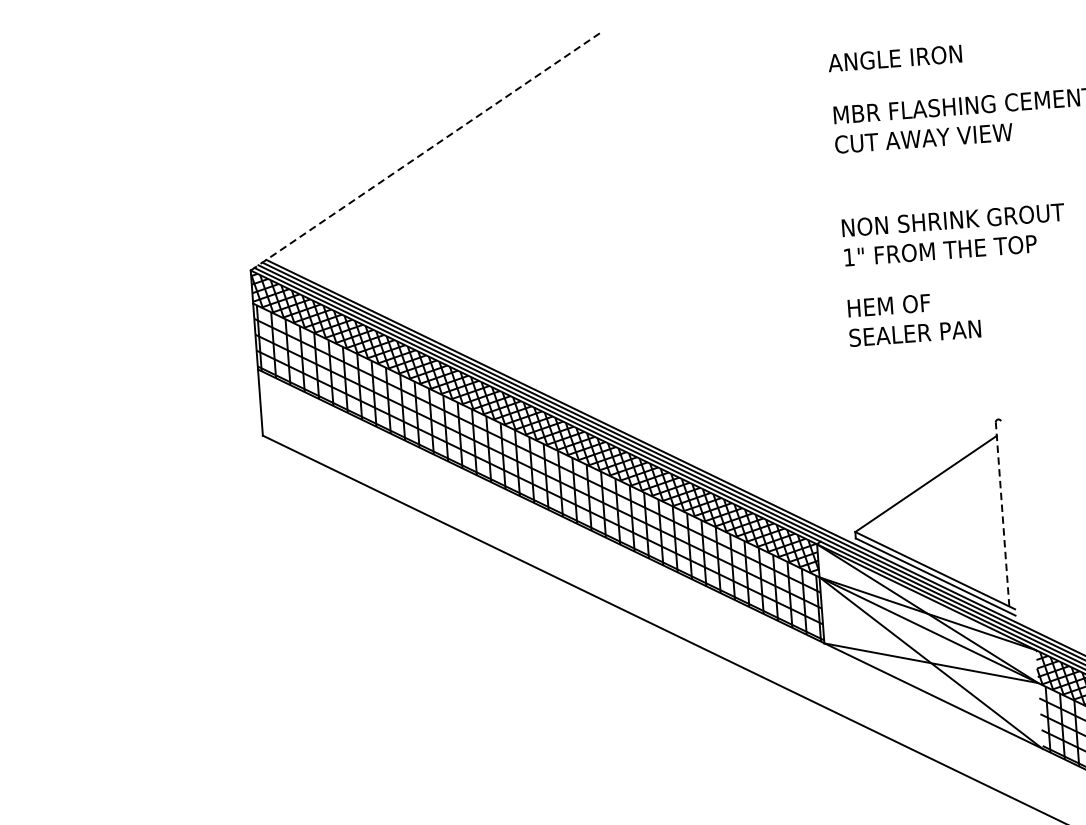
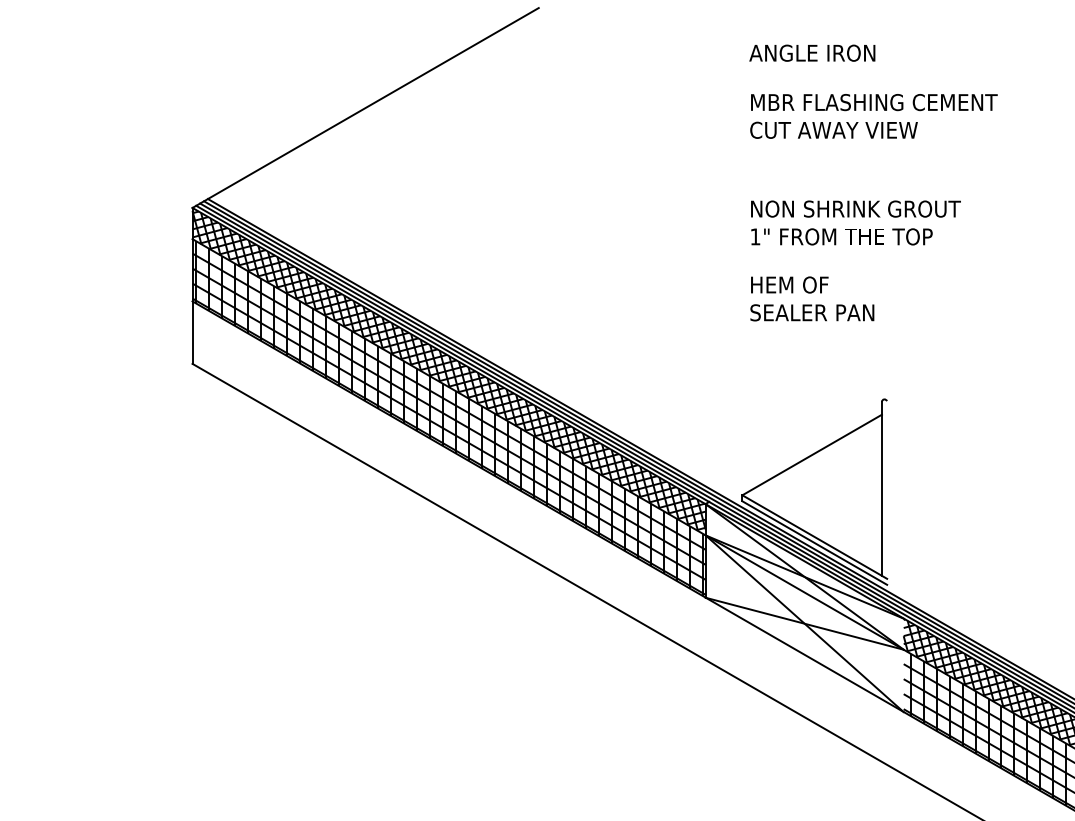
line: (426, 151) -> (365, 108), dashed -> solid
line: (1002, 514) -> (881, 488), dashed -> solid

